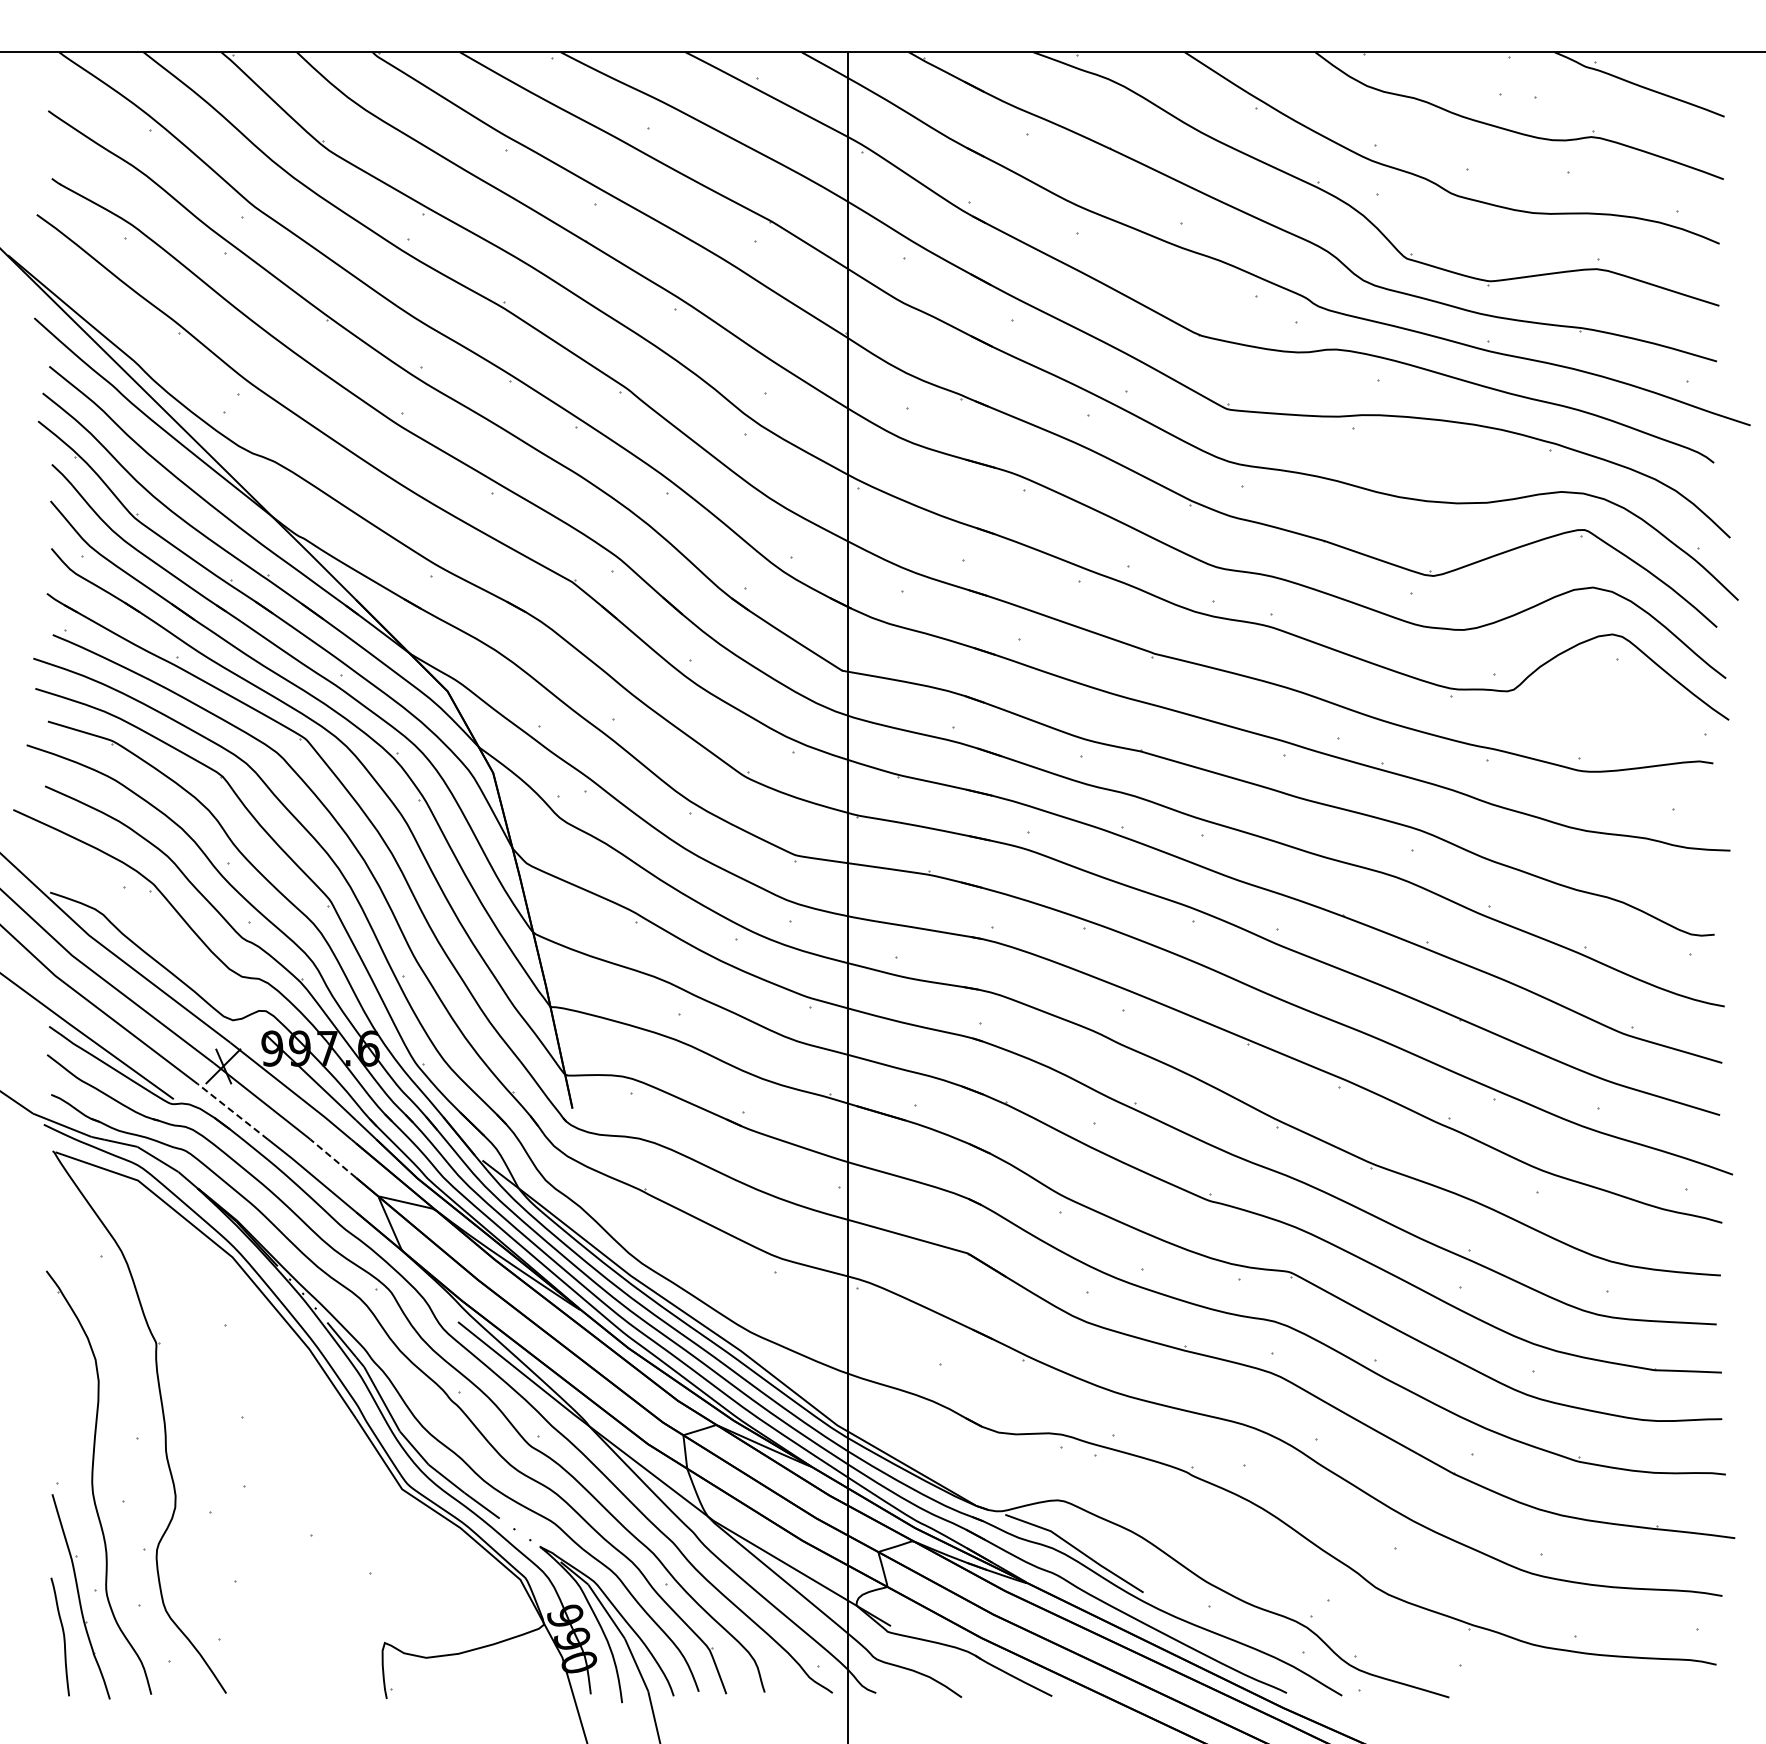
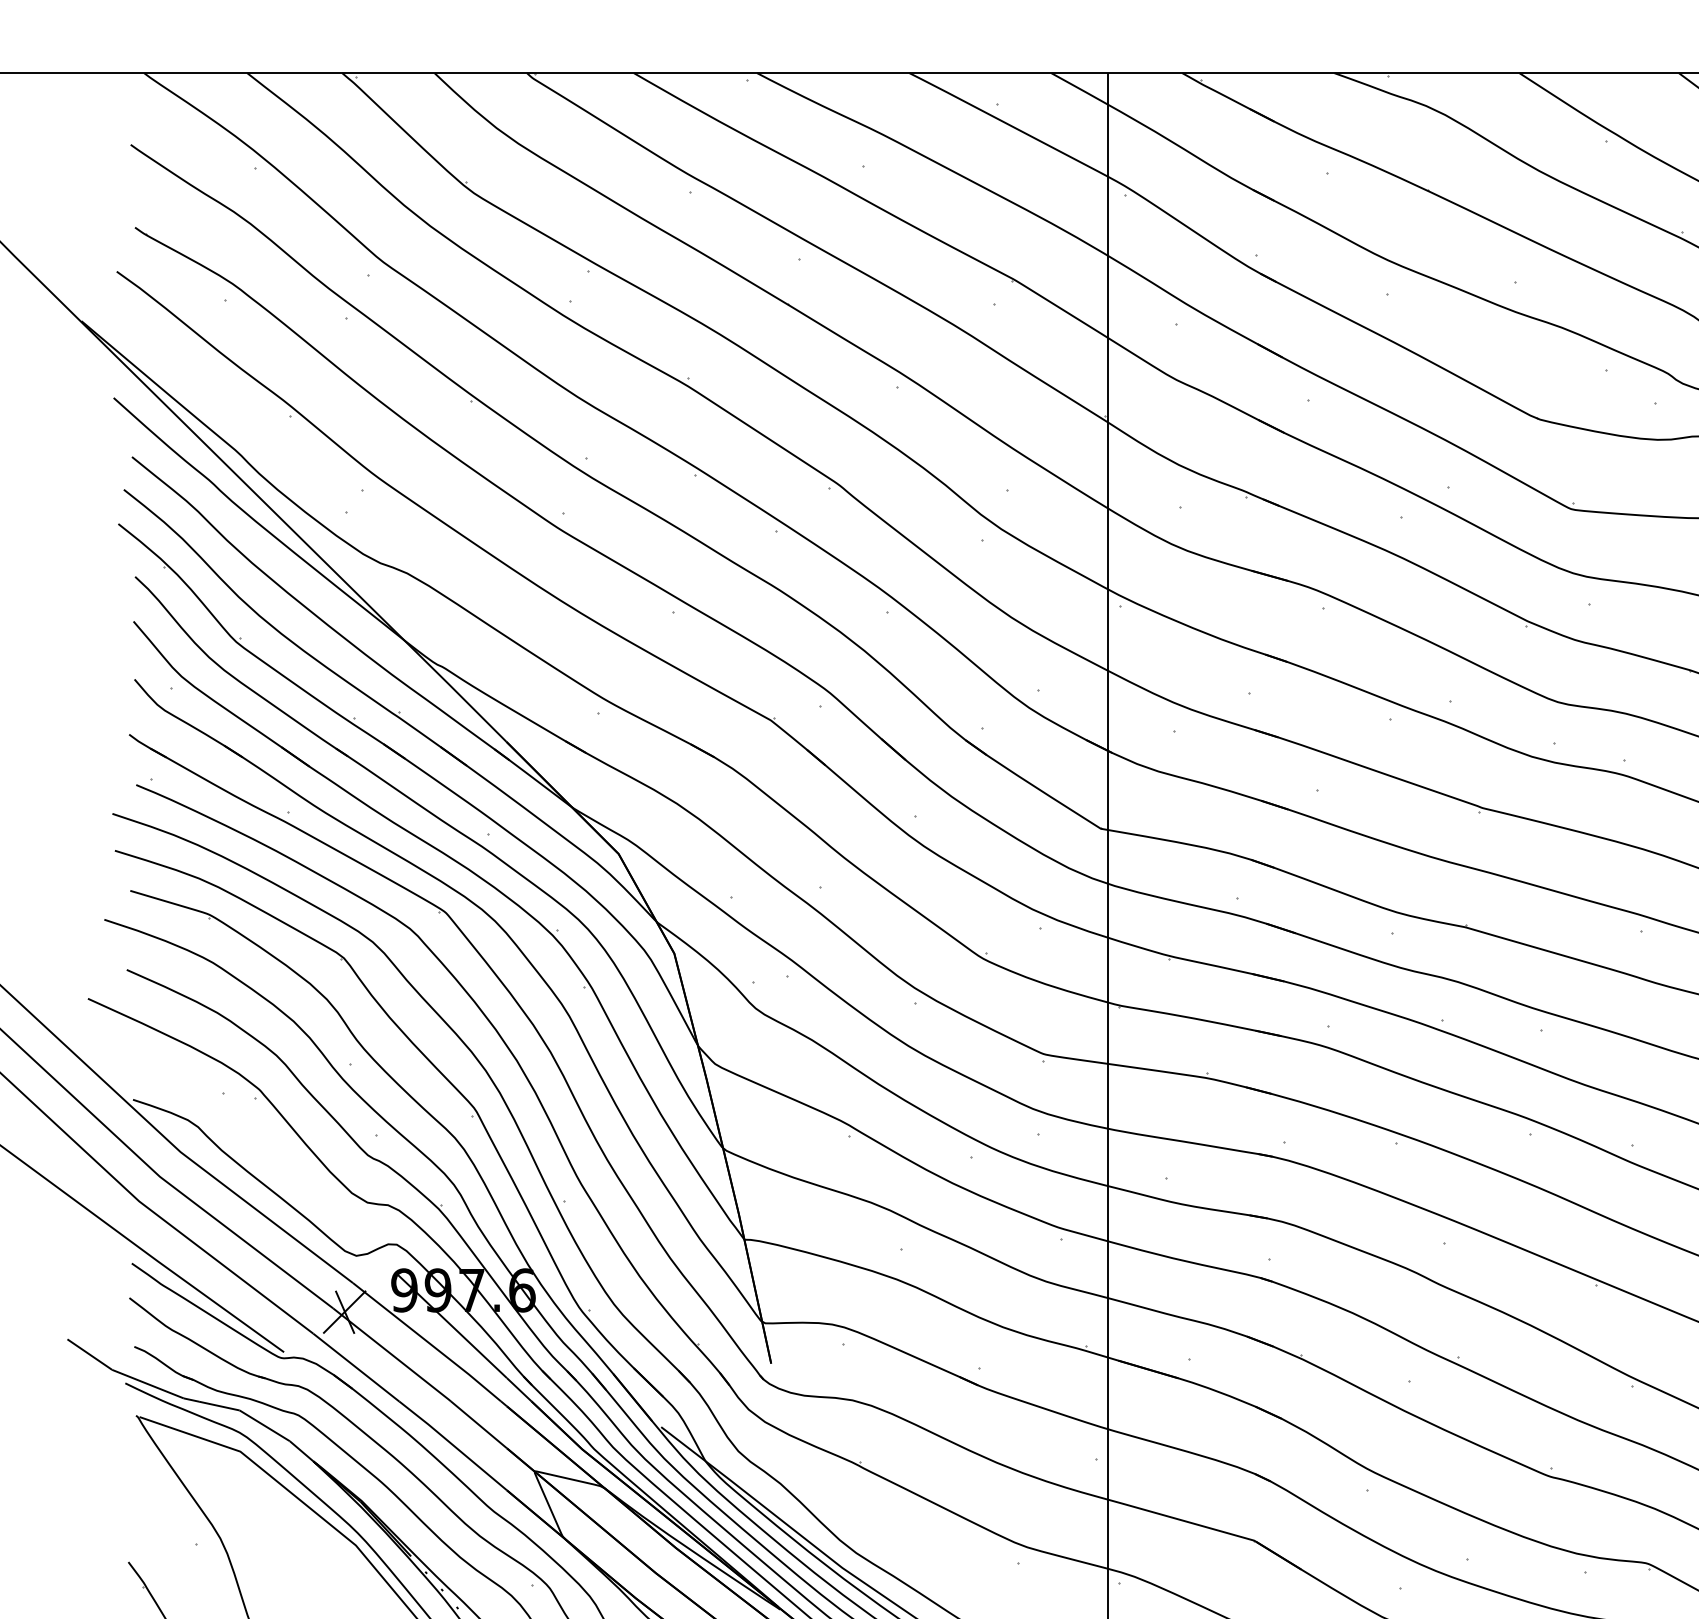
line: (232, 1111) -> (355, 1367), dashed -> solid
line: (333, 1158) -> (479, 1424), dashed -> solid

